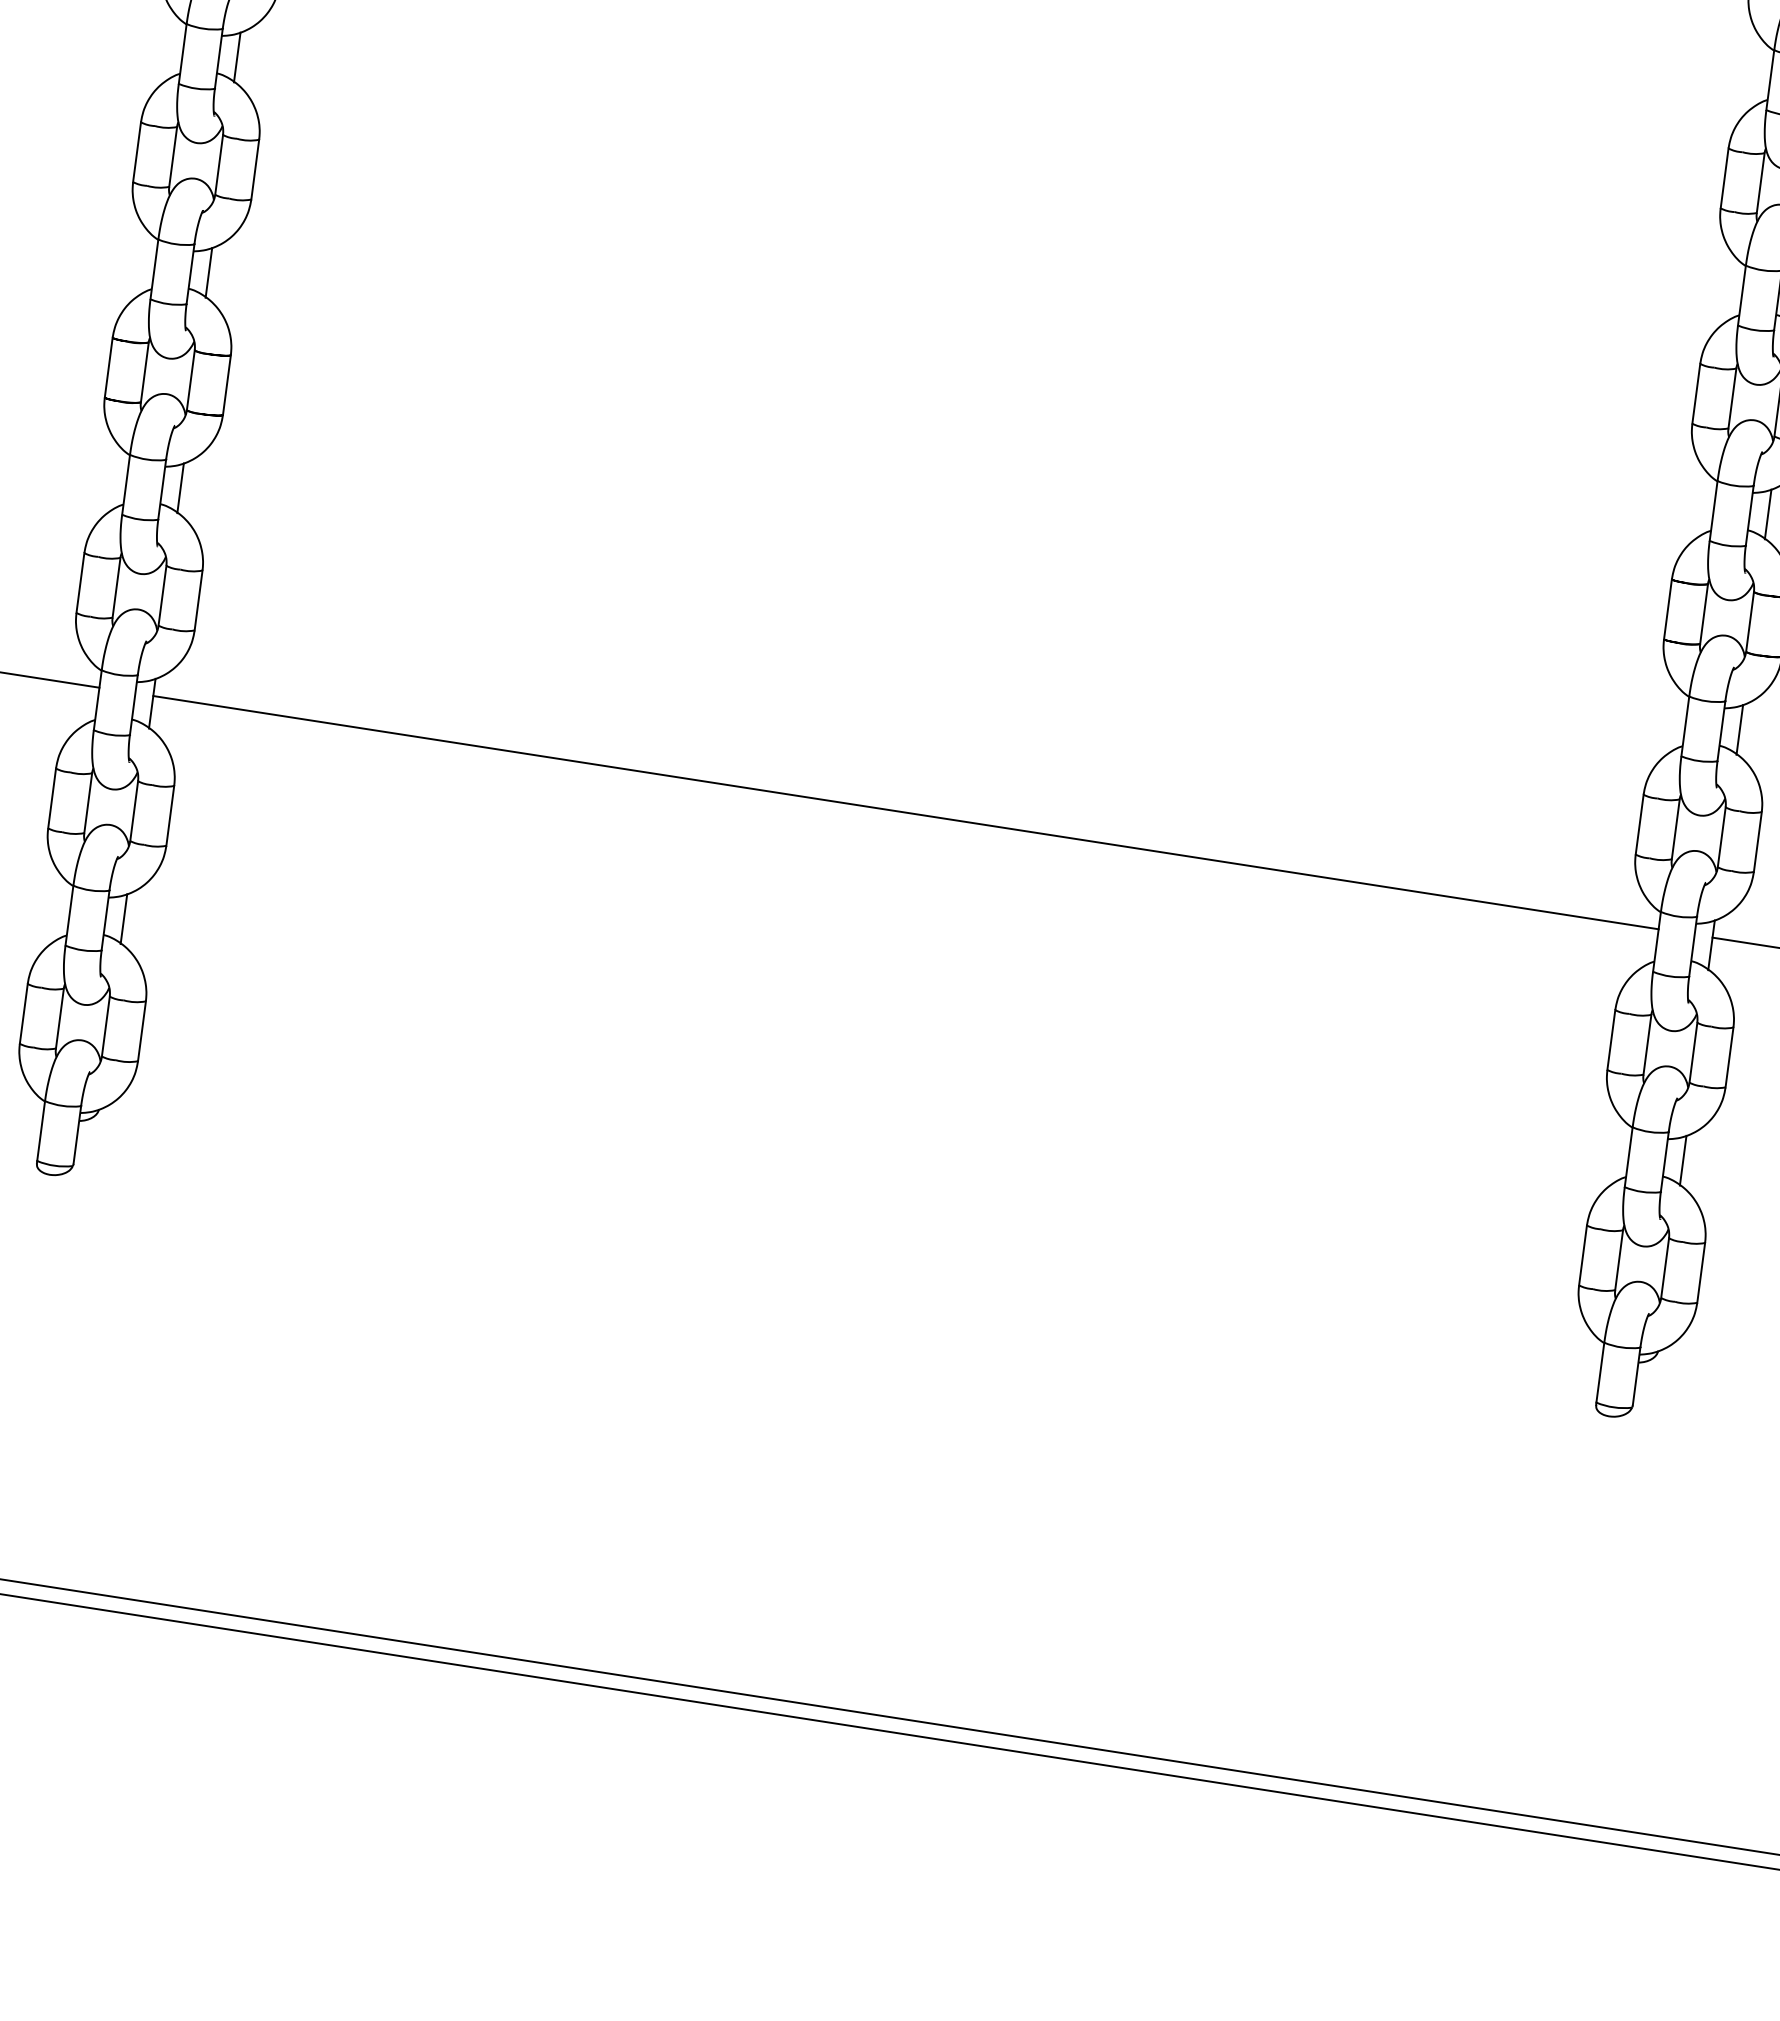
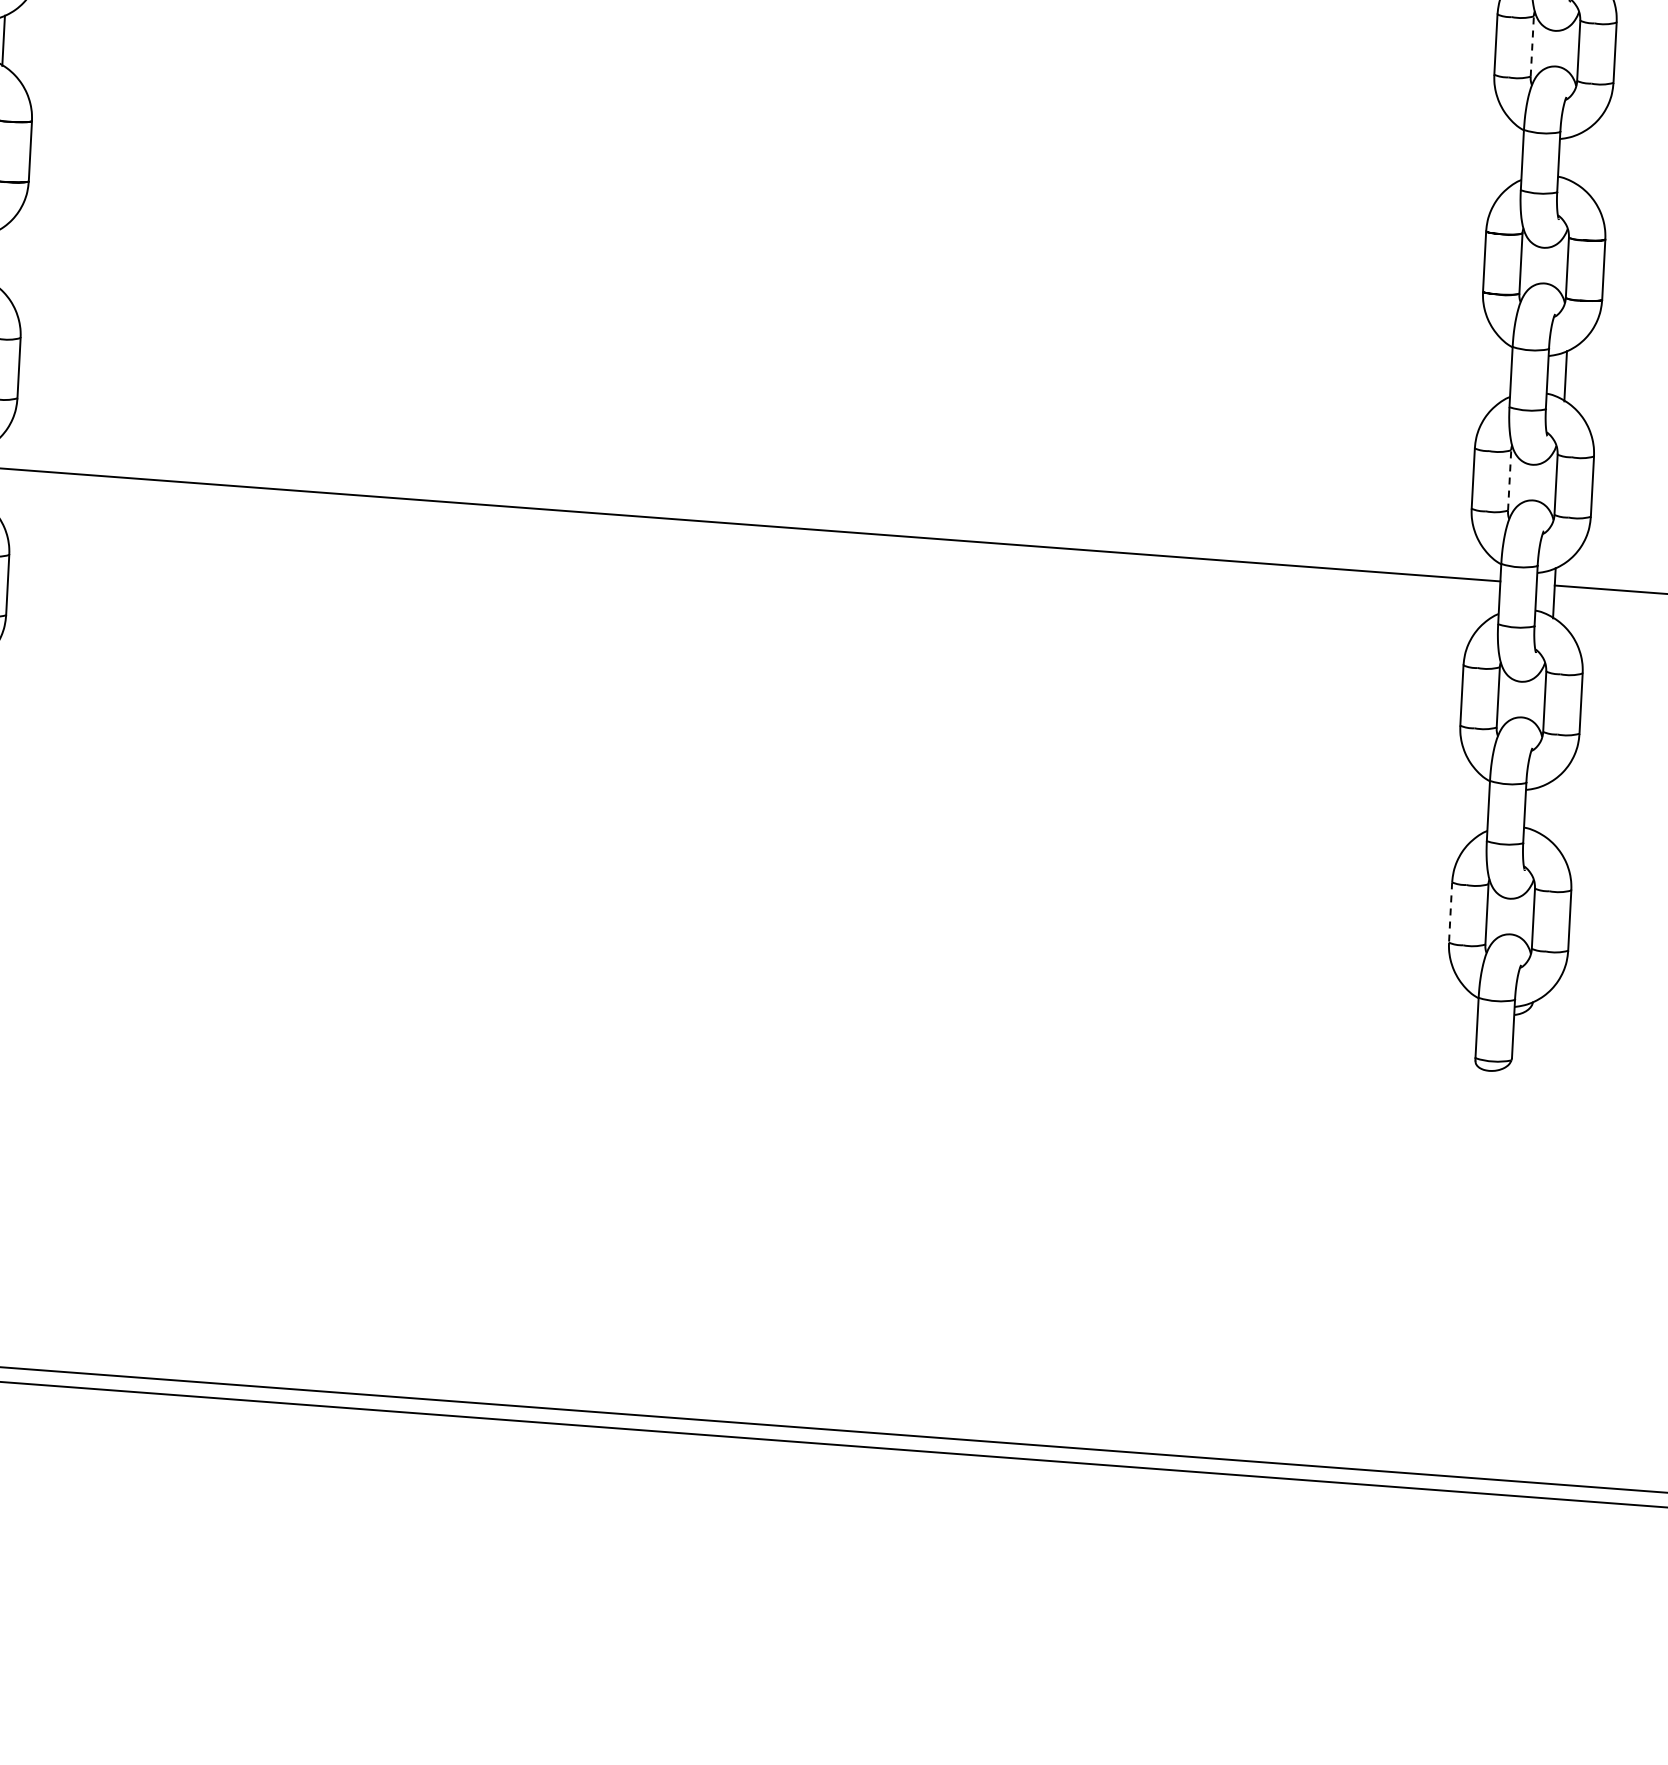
line: (1732, 398) -> (1532, 46), solid -> dashed
line: (1767, 514) -> (1576, 159), removed
line: (1675, 828) -> (1509, 479), solid -> dashed
line: (1682, 1160) -> (1542, 810), removed
line: (1582, 1255) -> (1450, 912), solid -> dashed

